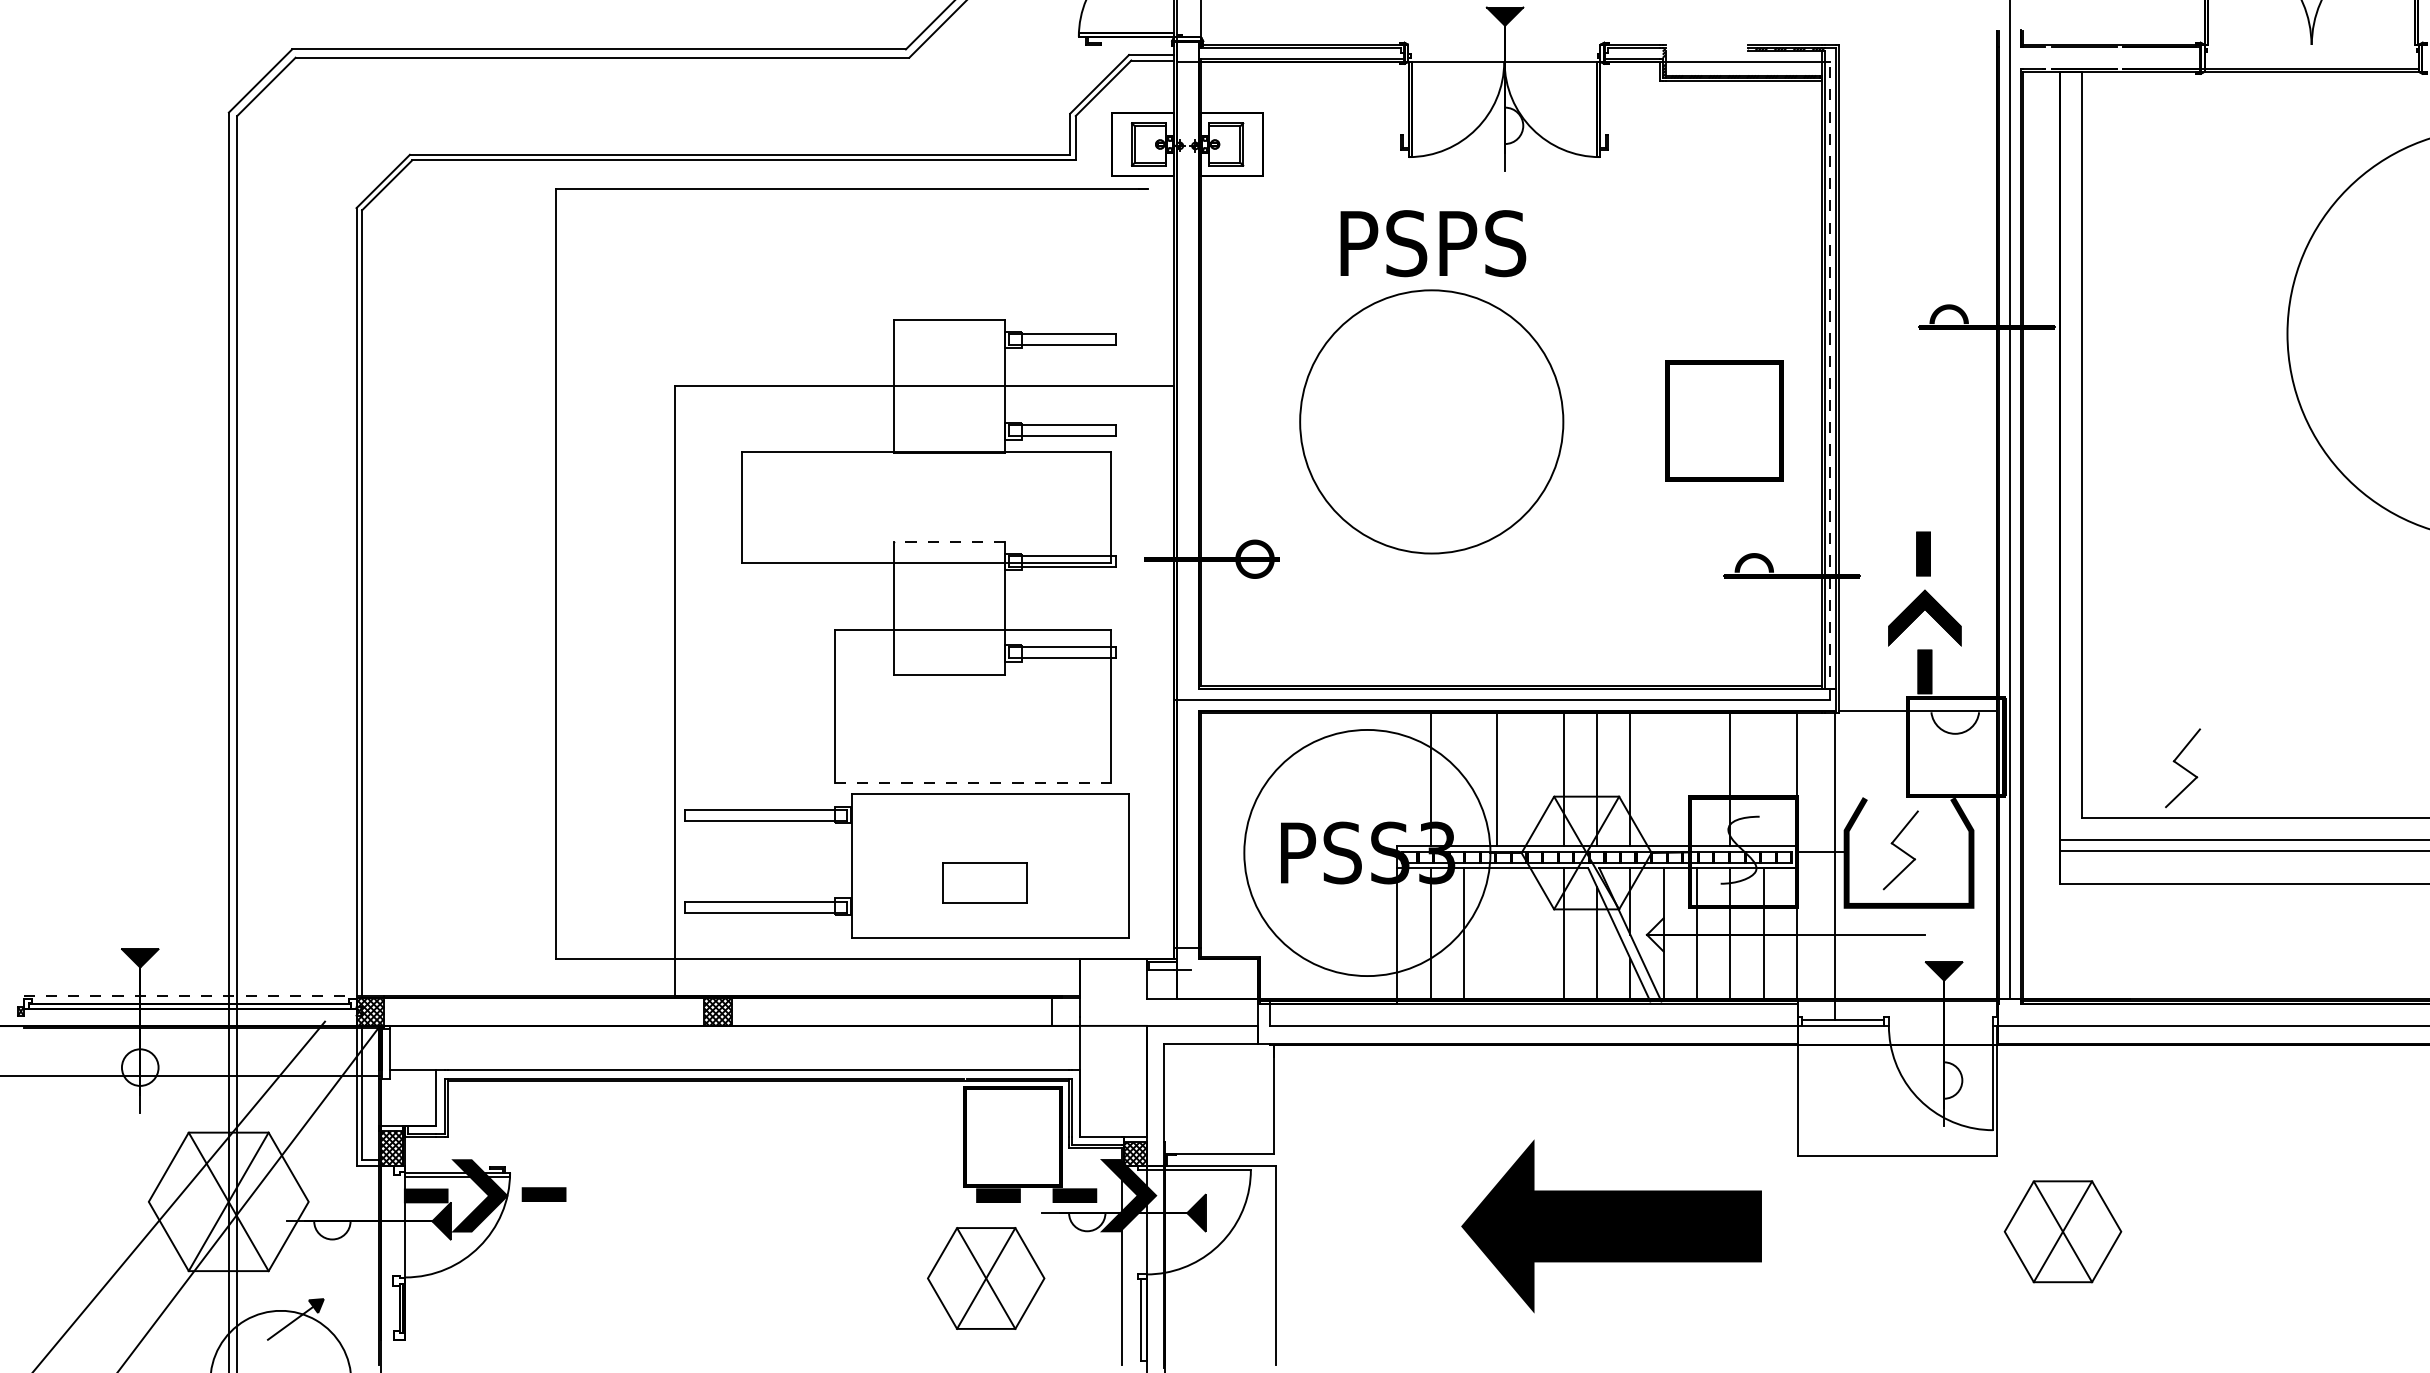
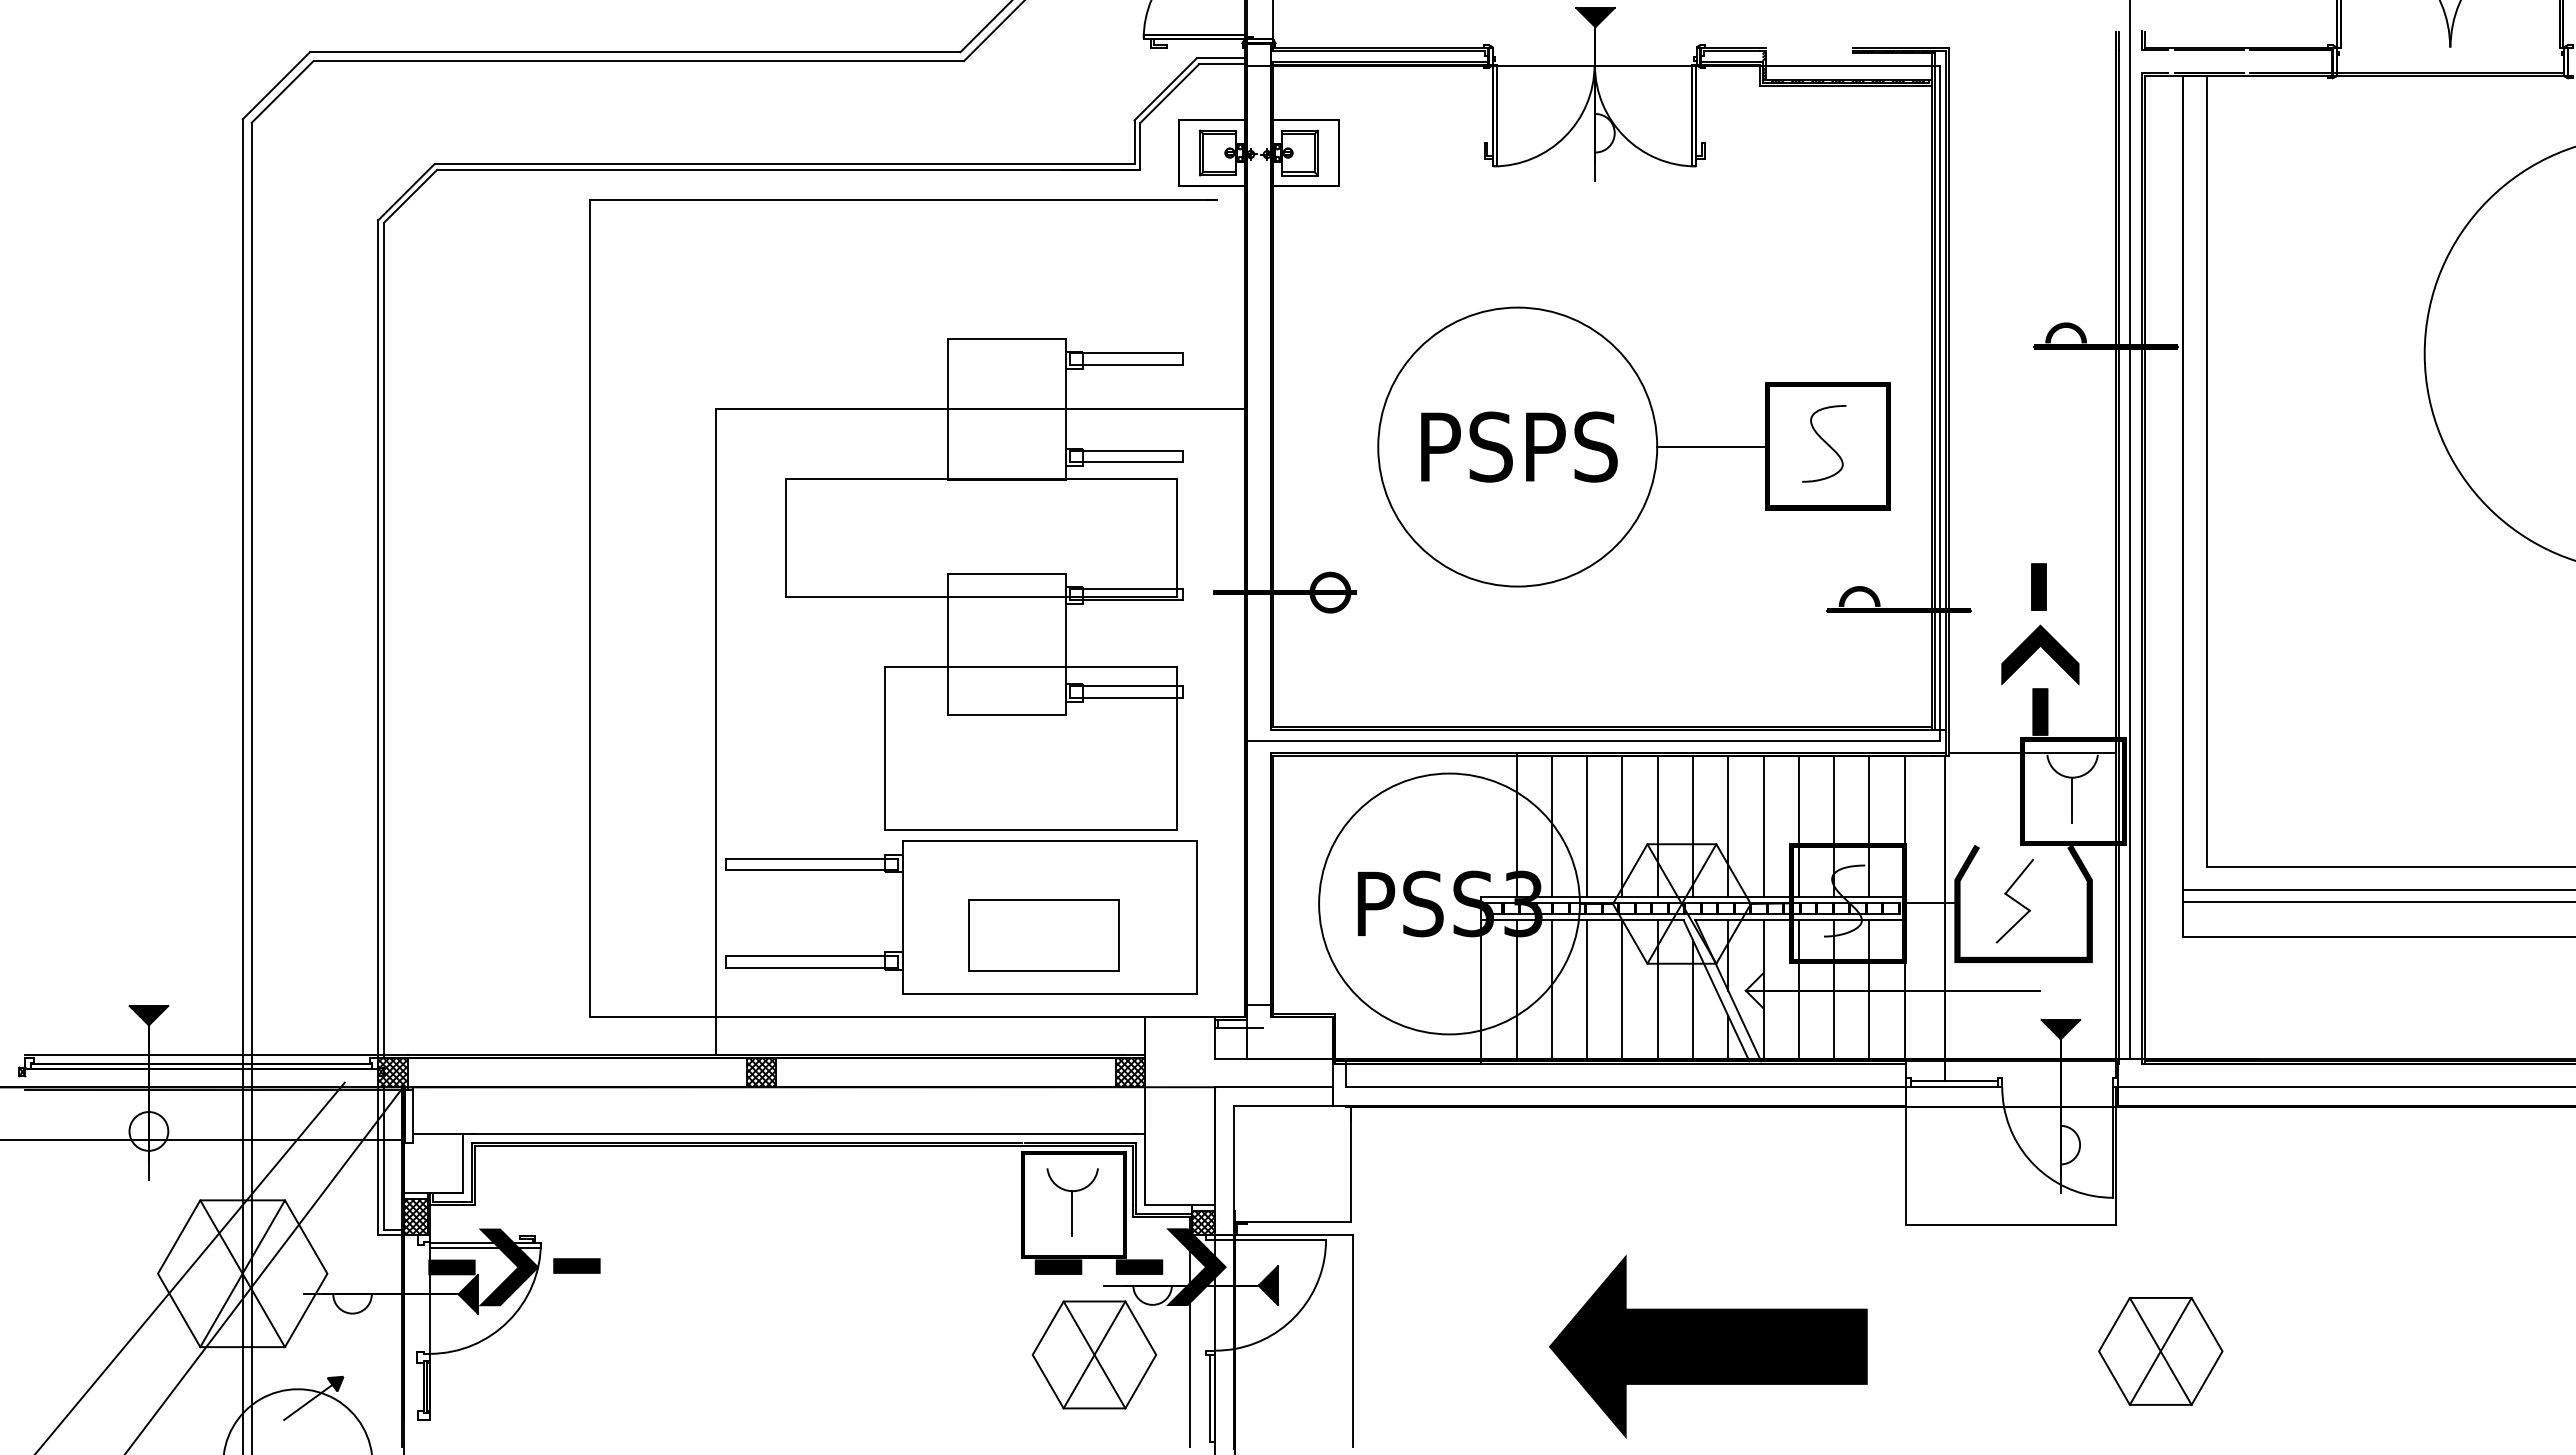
text: (1433, 243) -> (1519, 446), moved
line: (1829, 380) -> (1939, 403), dashed -> solid
curve: (1721, 417) -> (1824, 442), added
line: (1614, 422) -> (1711, 447), added
line: (949, 541) -> (1006, 573), dashed -> solid
line: (1955, 754) -> (2072, 799), added
part: (2182, 768) -> (2313, 814), removed
line: (1463, 778) -> (1551, 825), added
line: (1530, 778) -> (1622, 825), added
line: (1663, 778) -> (1763, 825), added
line: (1696, 778) -> (1798, 825), added
line: (1763, 778) -> (1869, 825), added
line: (972, 782) -> (1031, 829), dashed -> solid
part: (984, 882) -> (1043, 935), size x1.67
line: (1497, 934) -> (1587, 990), added
line: (1530, 934) -> (1622, 990), added
line: (190, 995) -> (202, 1055), dashed -> solid
hatch: (1066, 1012) -> (1130, 1072), added
part: (1011, 1134) -> (1072, 1202), added
part: (1611, 1226) -> (1708, 1346), moved
part: (2062, 1230) -> (2160, 1350), moved
part: (986, 1278) -> (1094, 1354), moved

